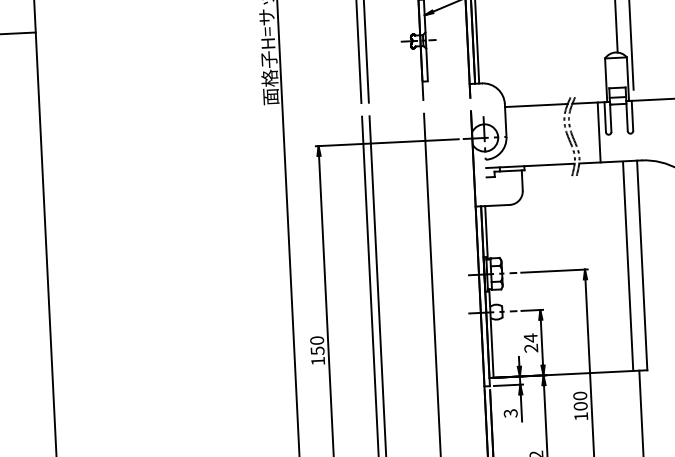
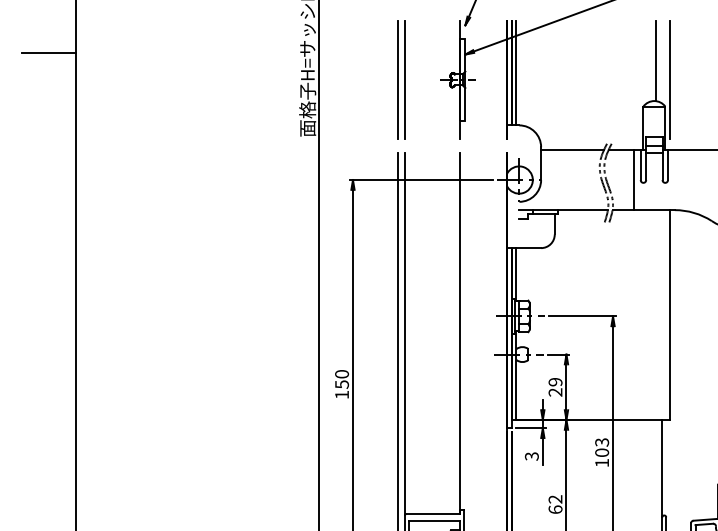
line: (628, 266) -> (656, 315), removed
text: (530, 337) -> (555, 381), 24 -> 29
text: (579, 396) -> (601, 442), 100 -> 103

